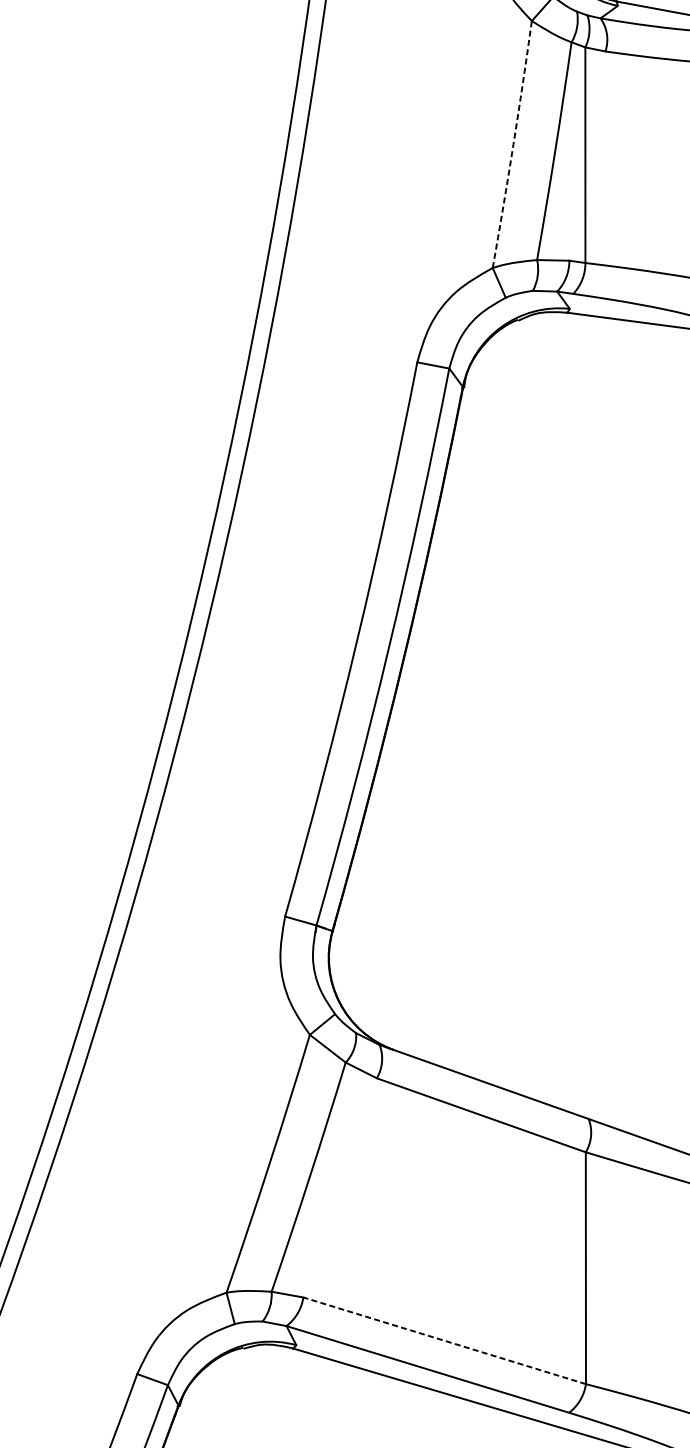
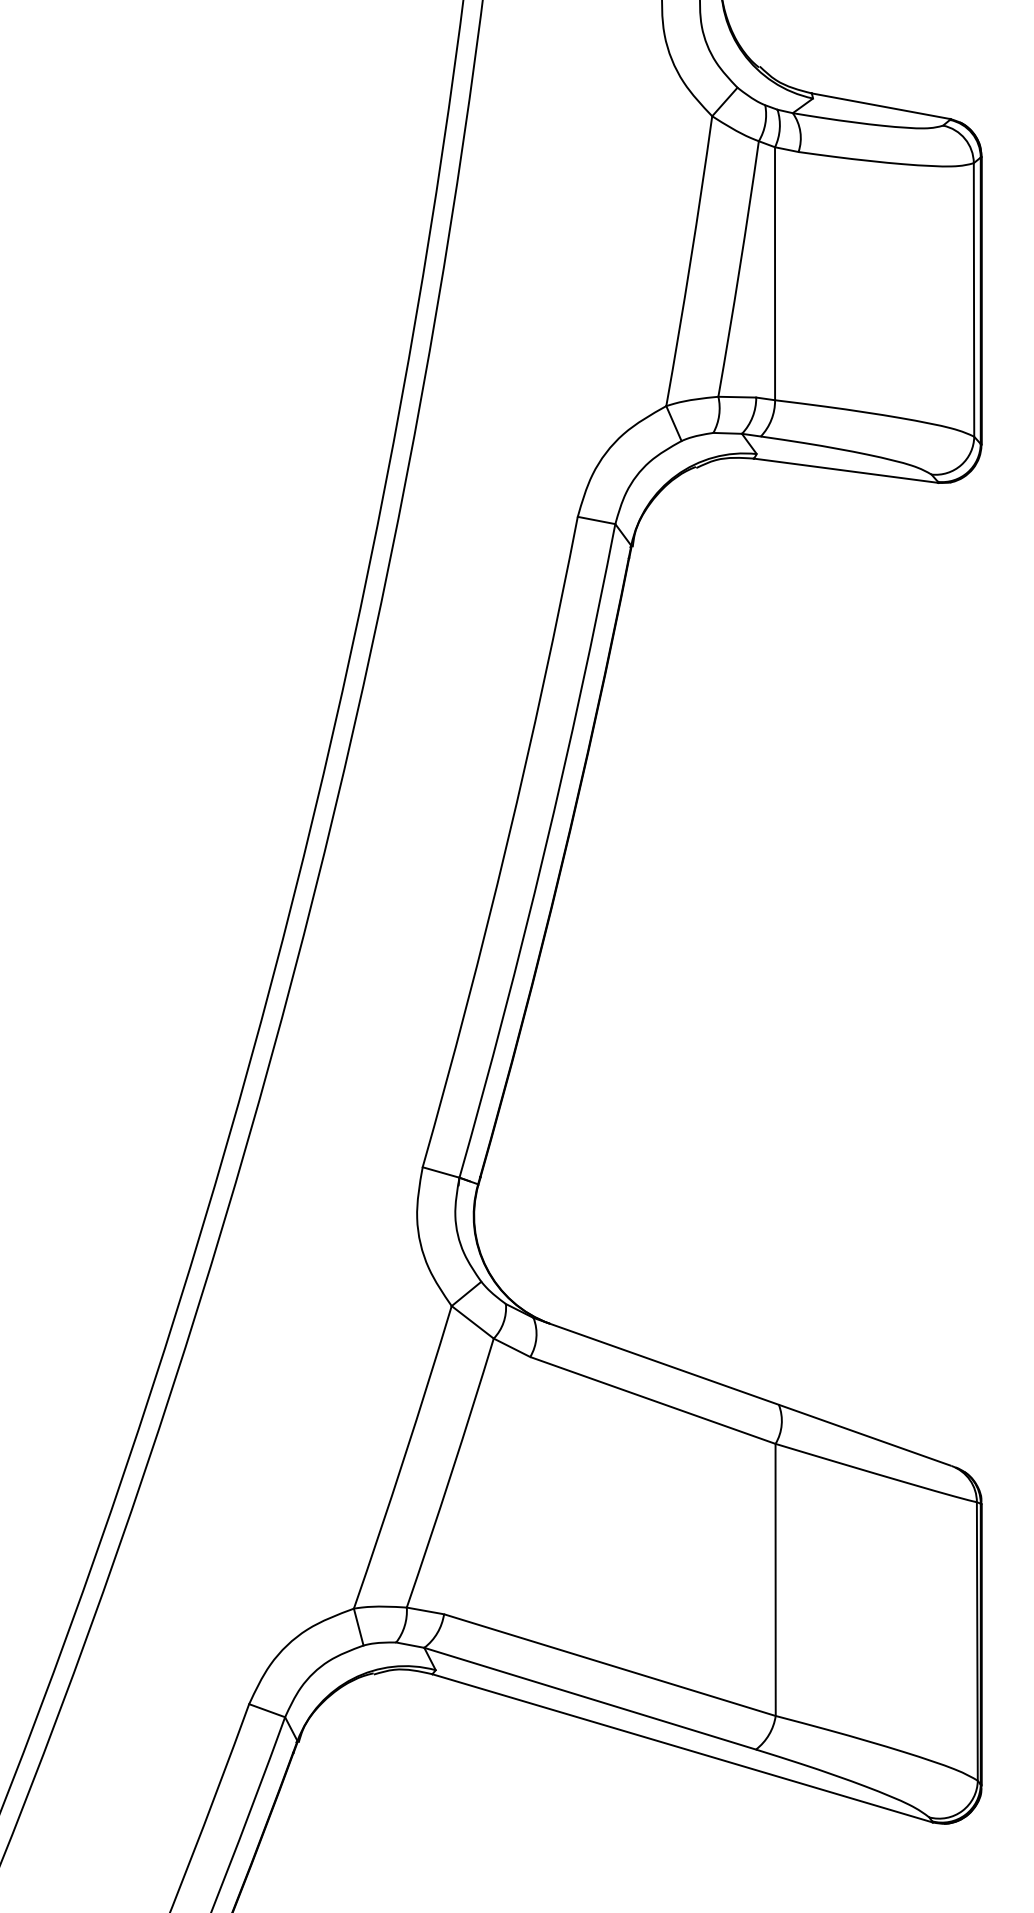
arc: (513, 144) -> (690, 261), dashed -> solid
line: (445, 1341) -> (610, 1665), dashed -> solid

